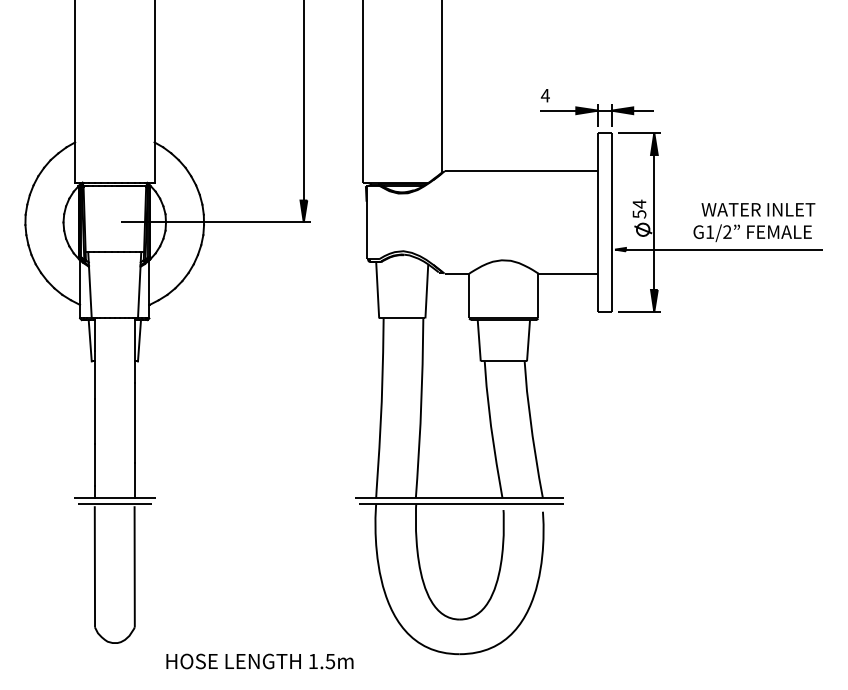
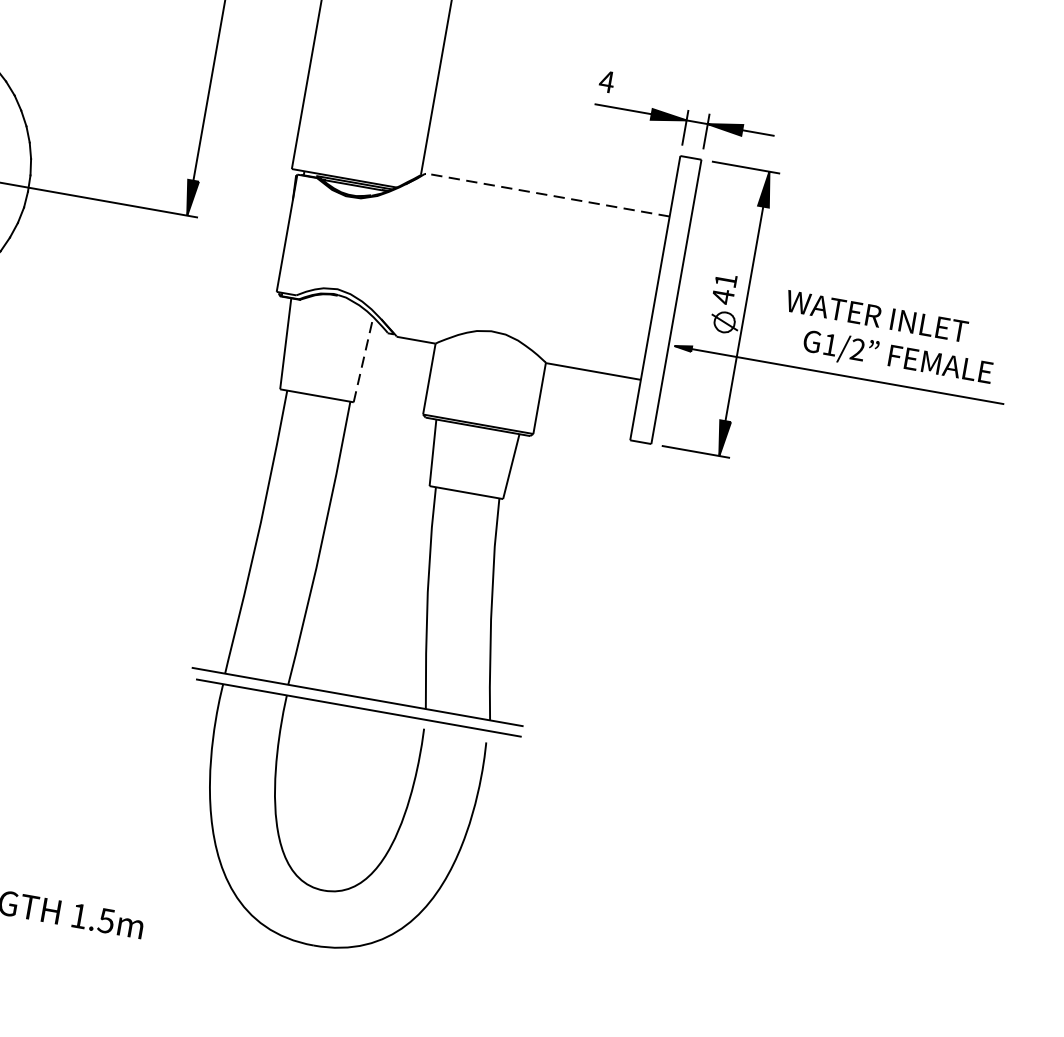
line: (521, 171) -> (547, 195), solid -> dashed
text: (639, 208) -> (724, 287), 54 -> 41
text: (758, 209) -> (877, 315), moved
line: (426, 291) -> (362, 359), solid -> dashed

